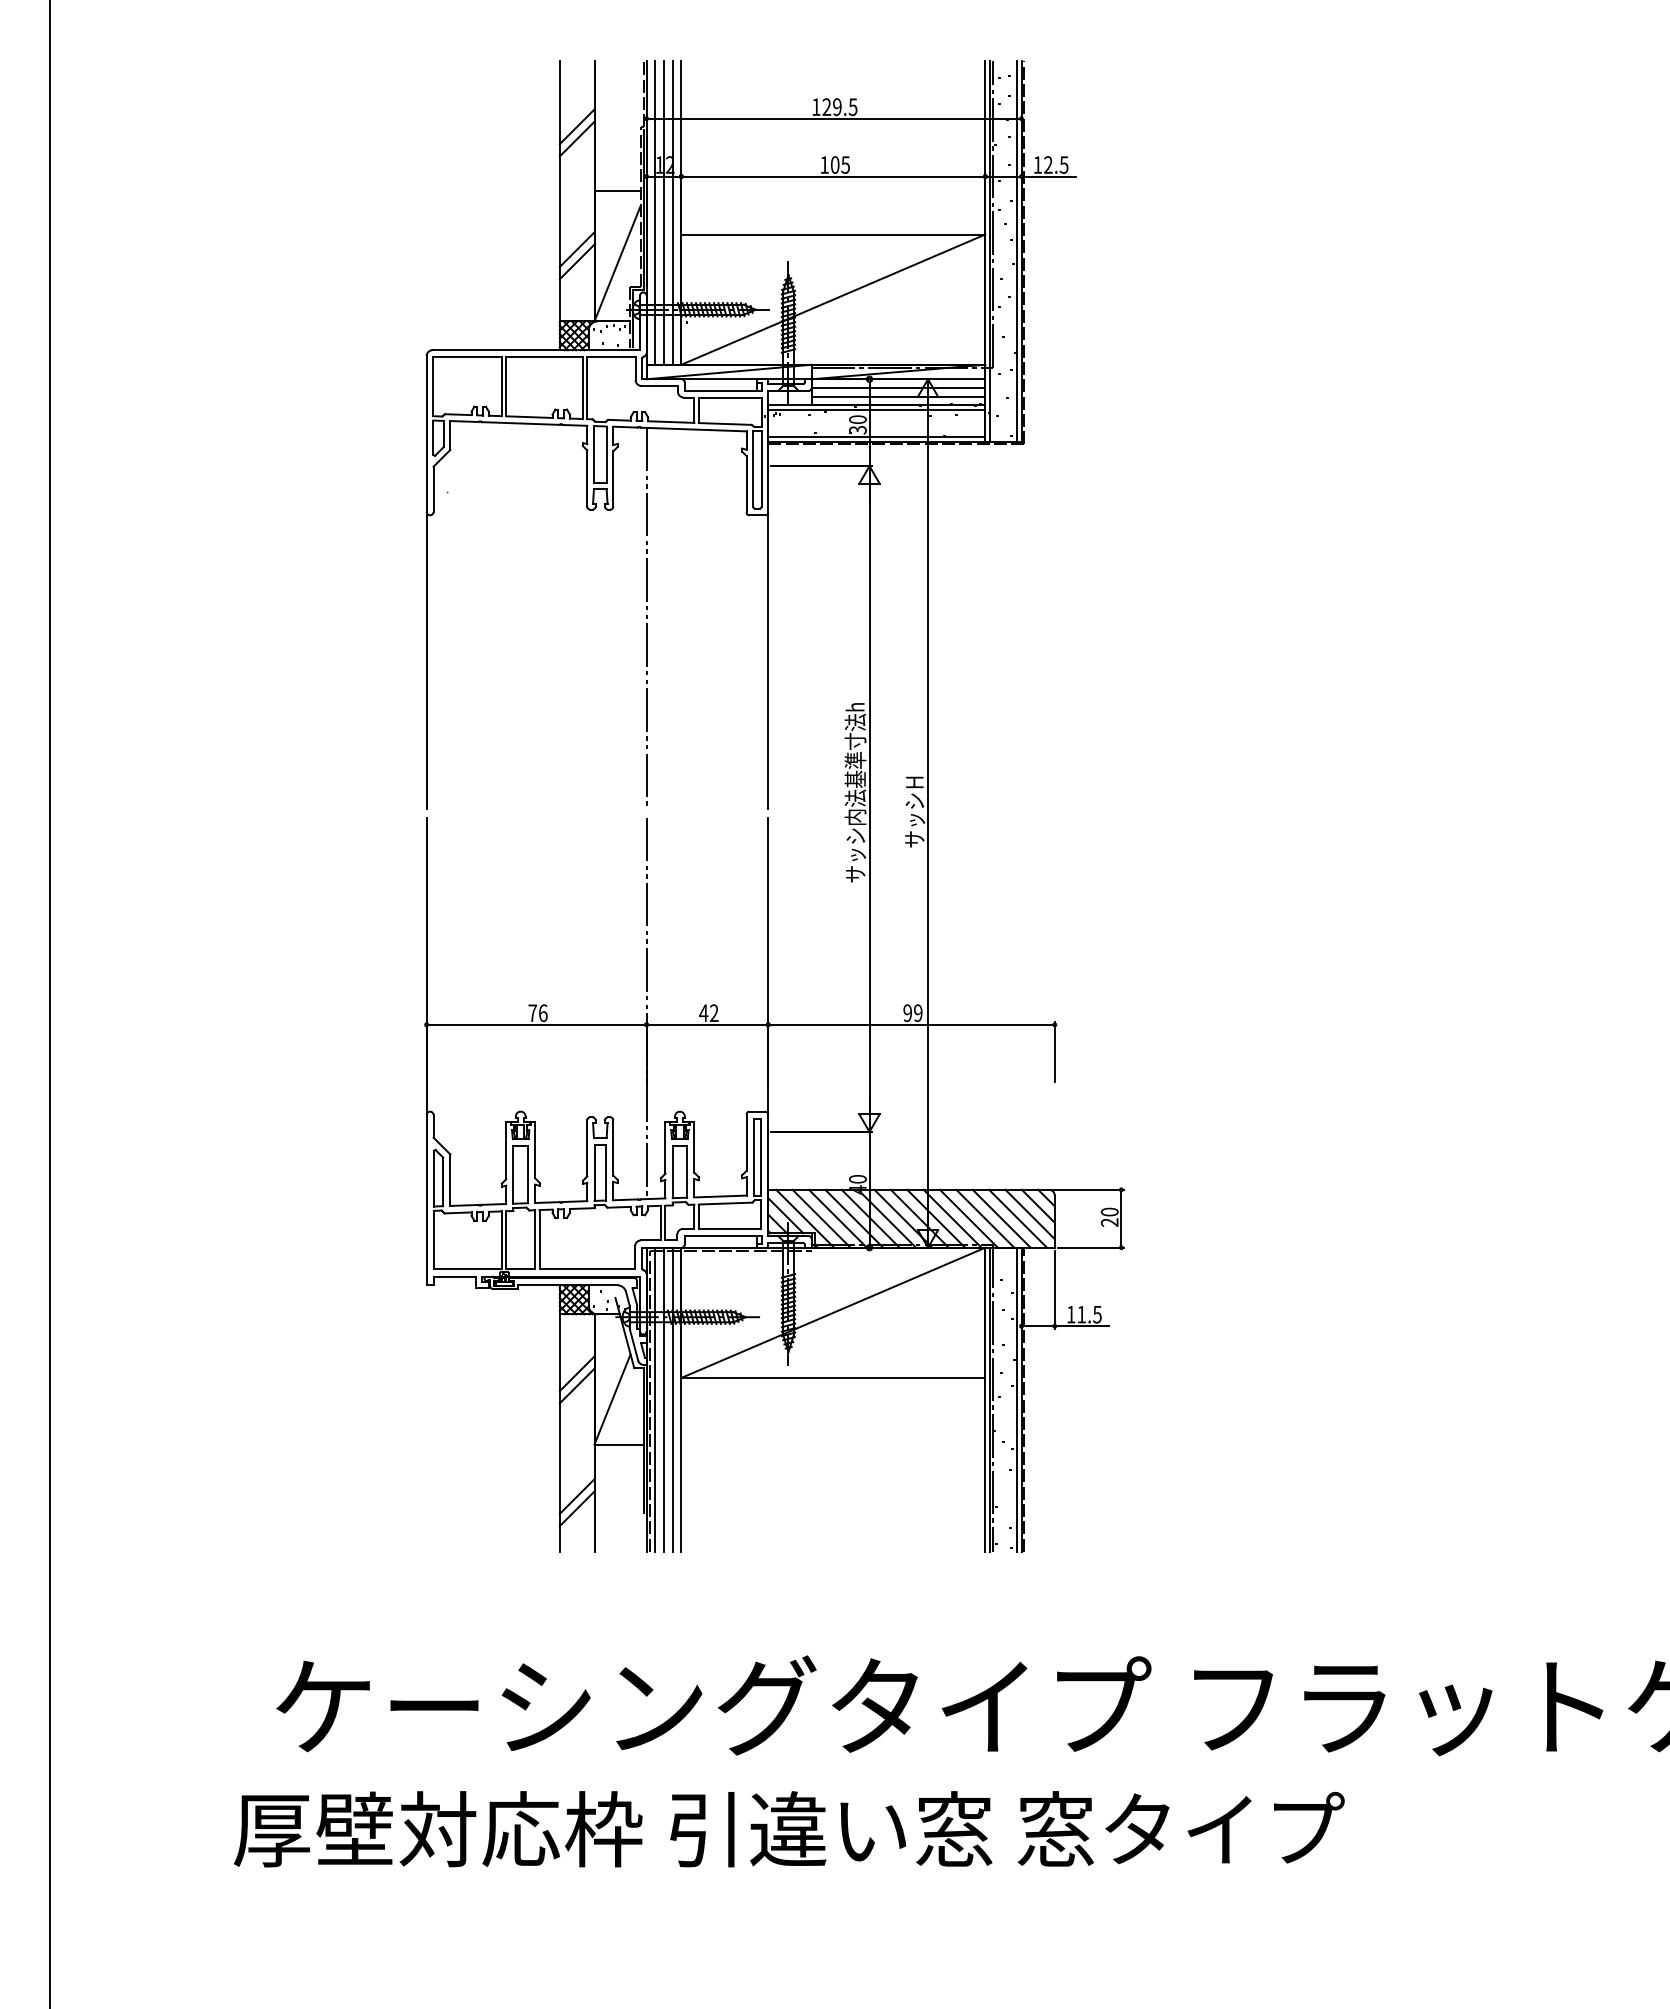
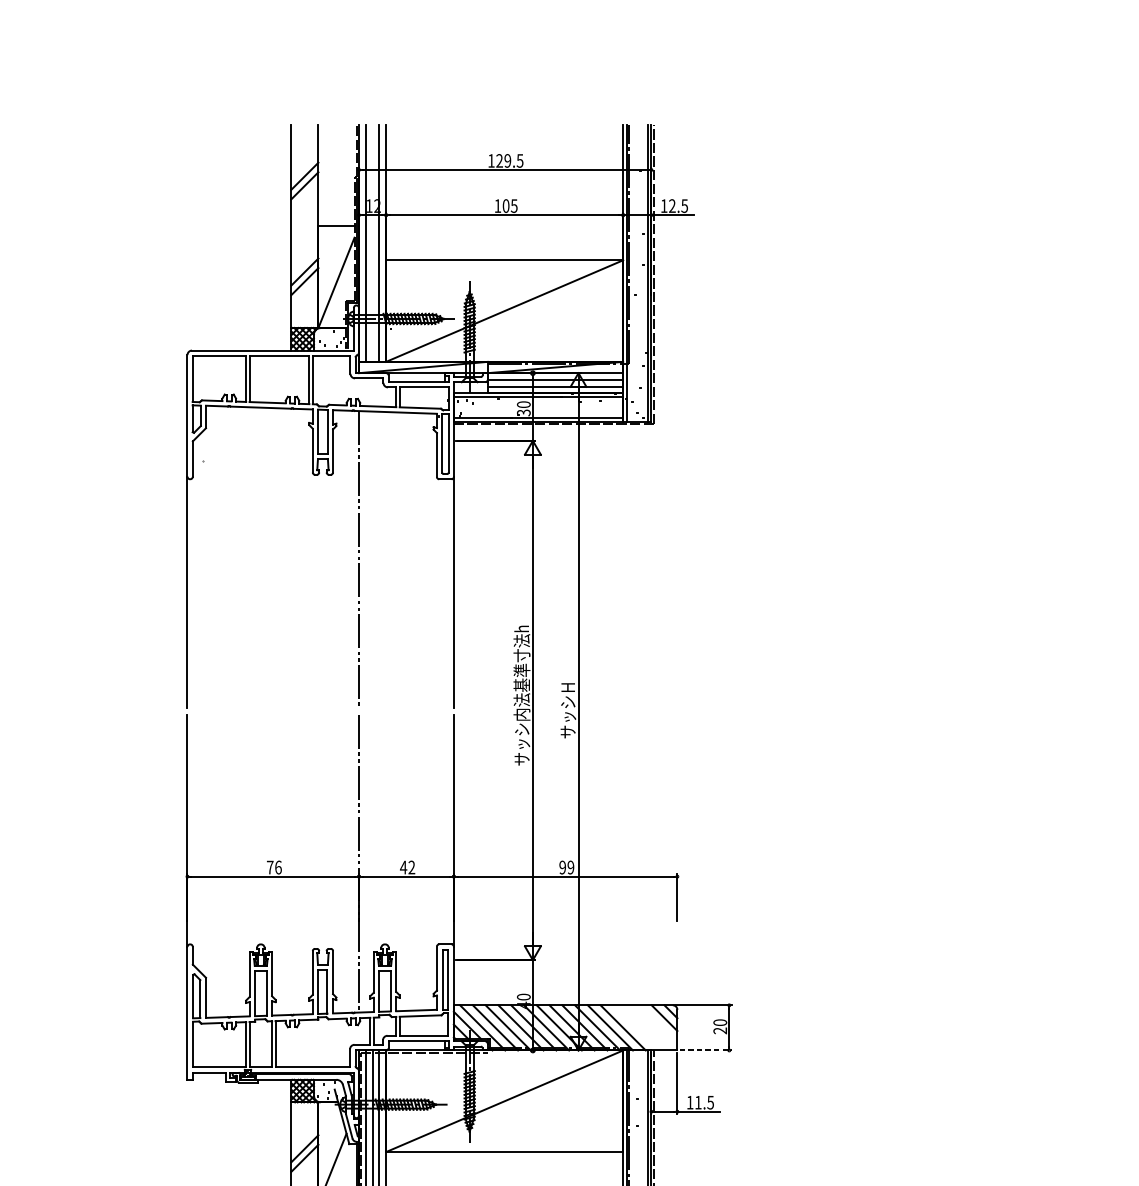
line: (664, 212) -> (373, 243), removed
line: (1029, 1214) -> (657, 1024), removed
line: (1001, 1218) -> (635, 1027), removed
line: (1018, 1218) -> (649, 1027), removed
line: (1091, 1247) -> (706, 1050), solid -> dashed

